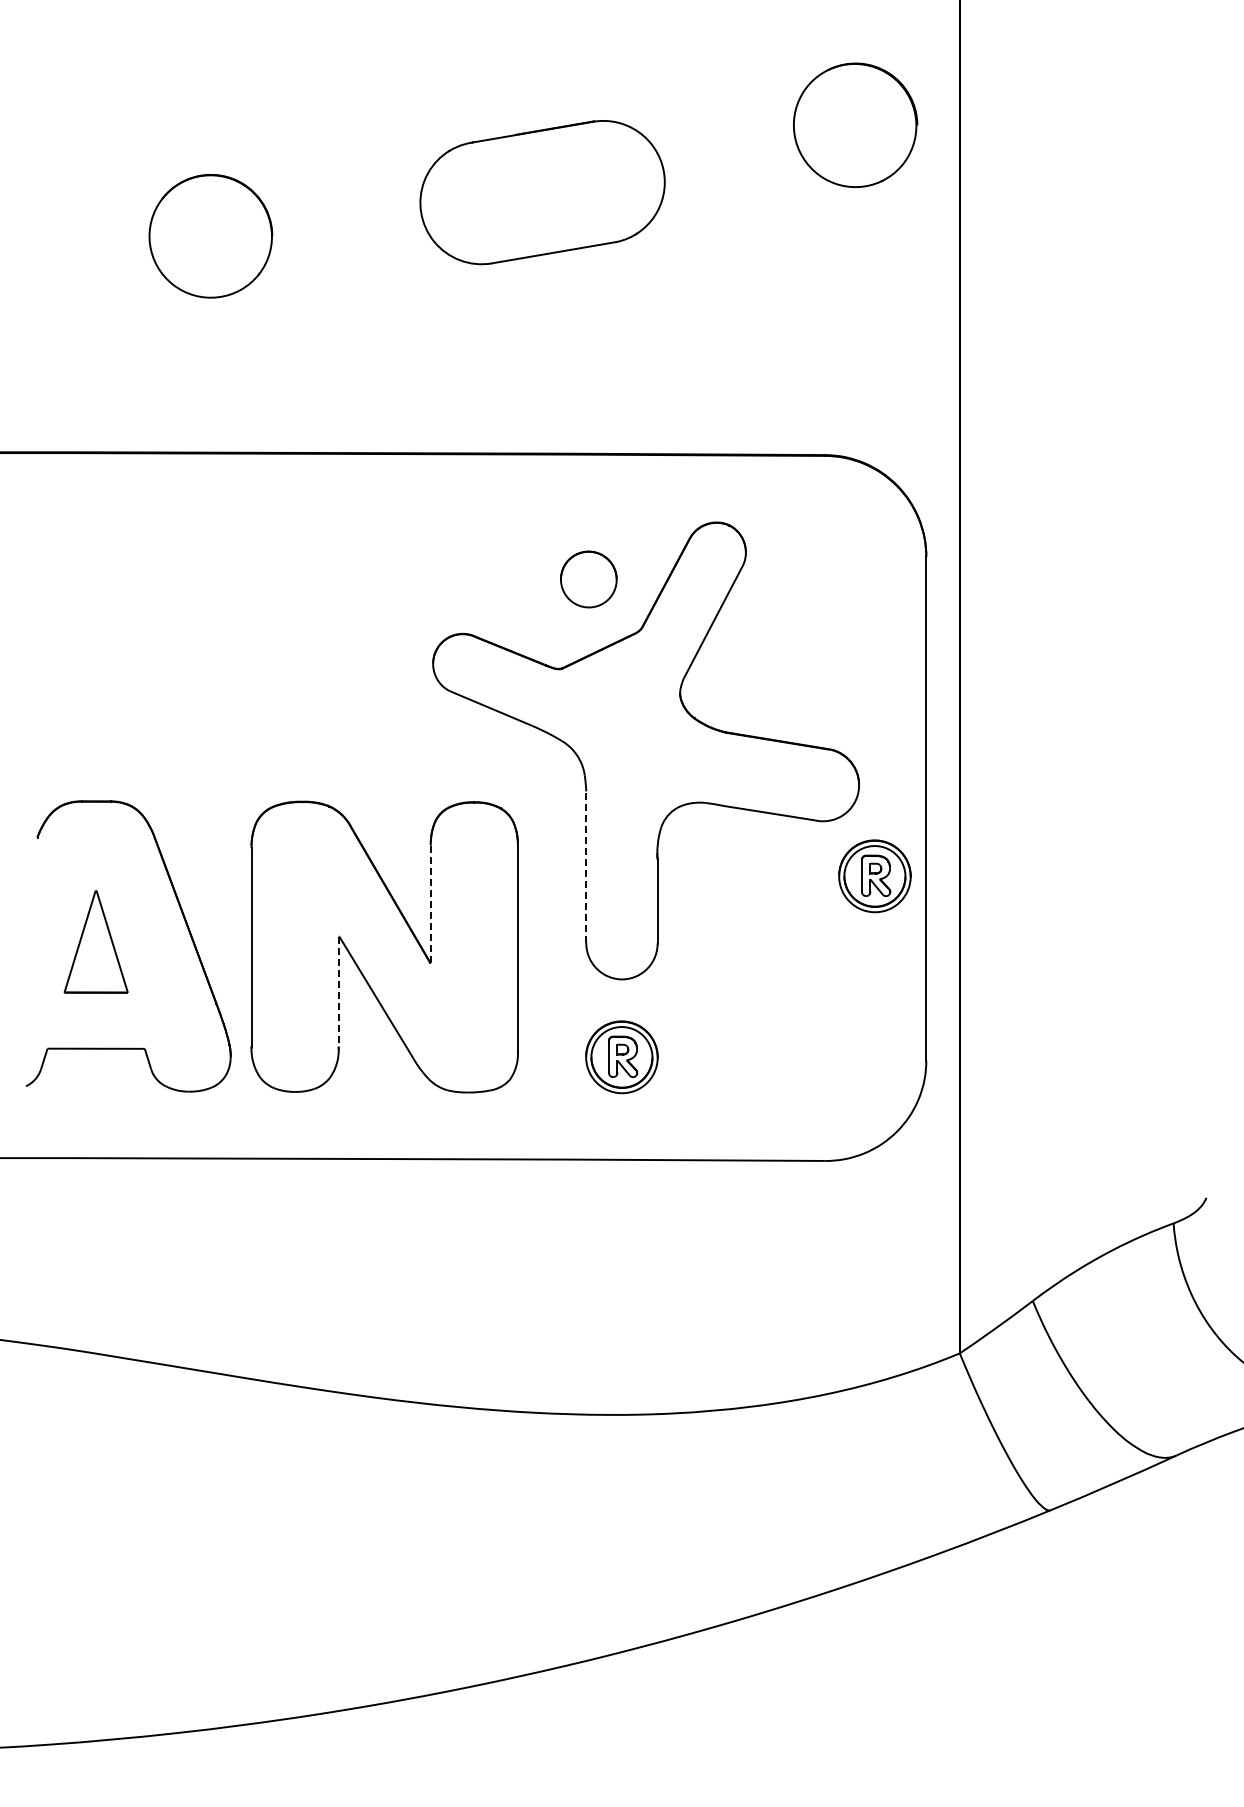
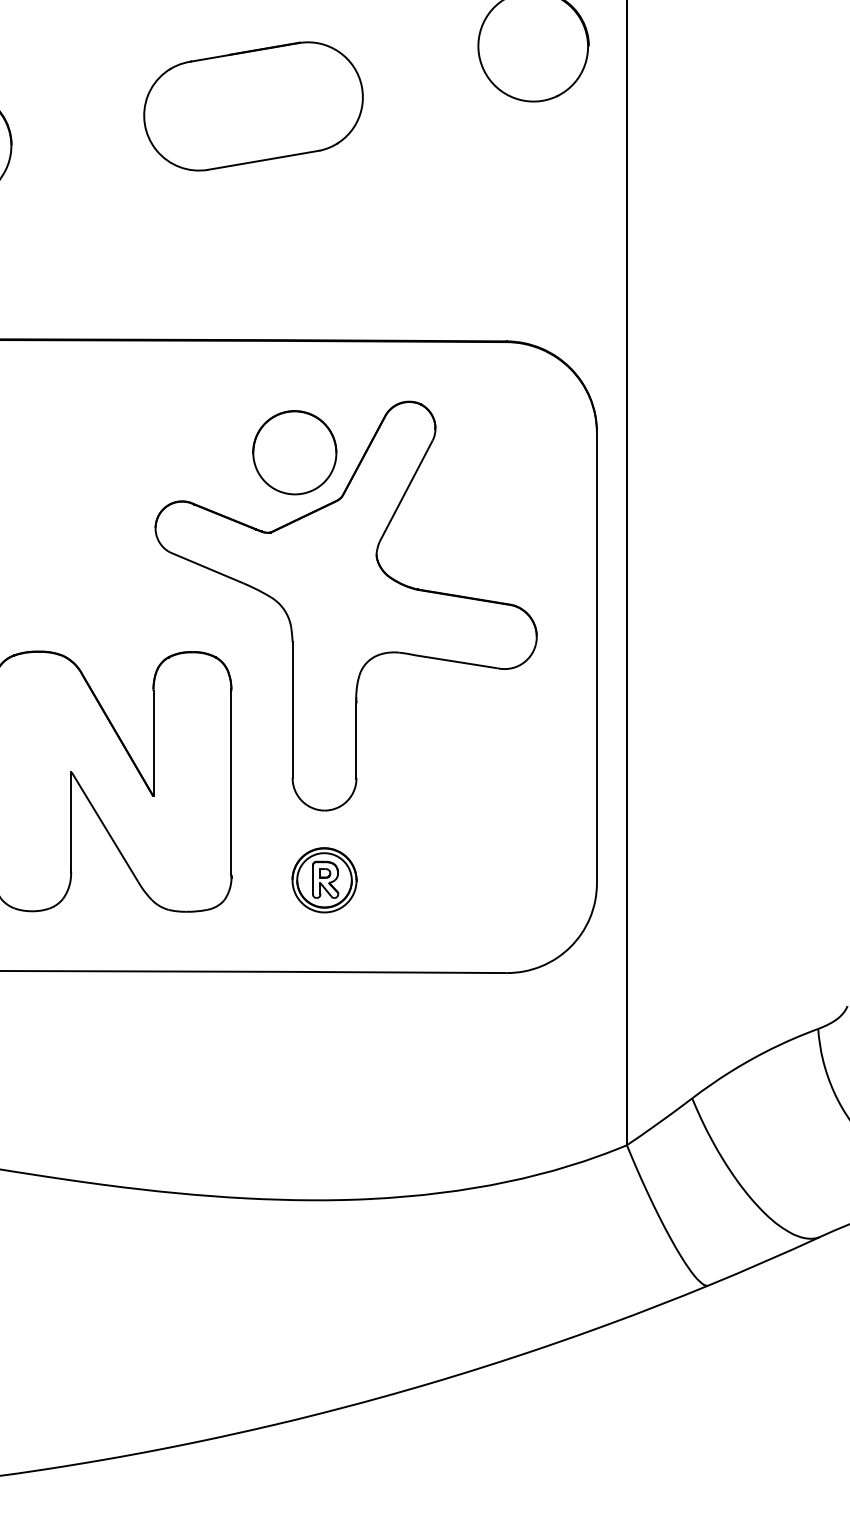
part: (588, 579) -> (294, 452), size x1.67
line: (586, 867) -> (292, 710), dashed -> solid
part: (874, 876) -> (550, 718), removed
line: (430, 903) -> (153, 742), dashed -> solid
line: (338, 992) -> (70, 822), dashed -> solid

